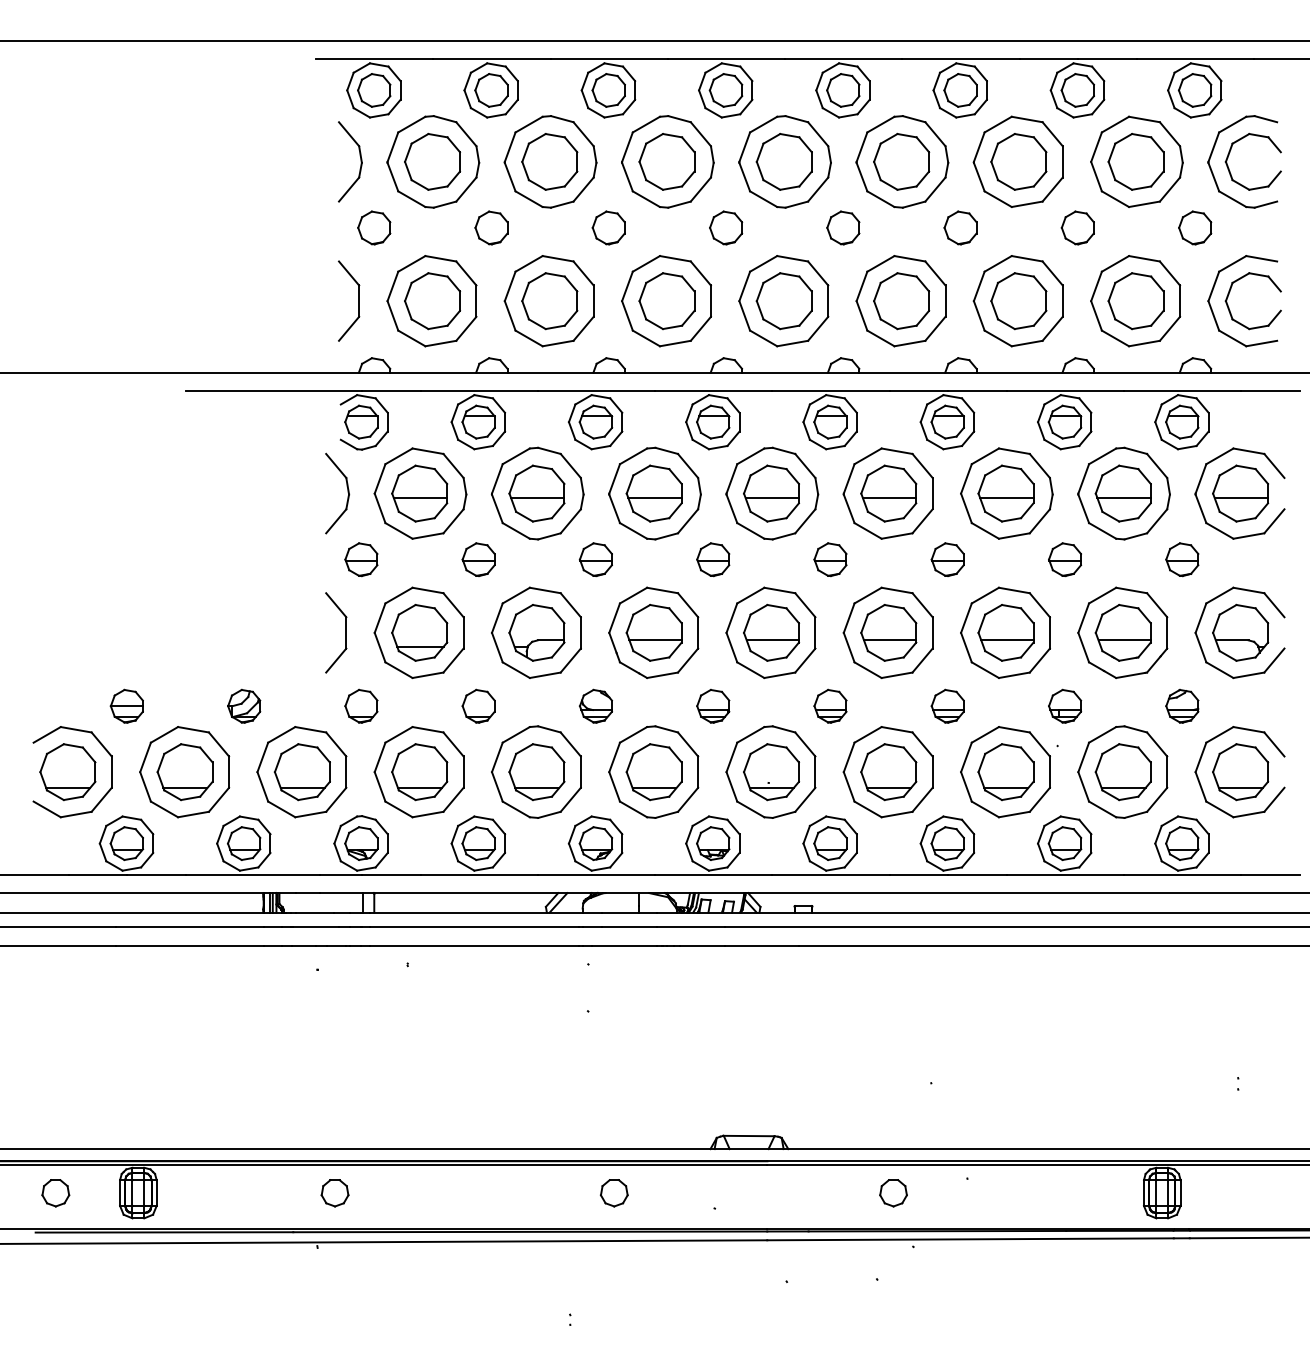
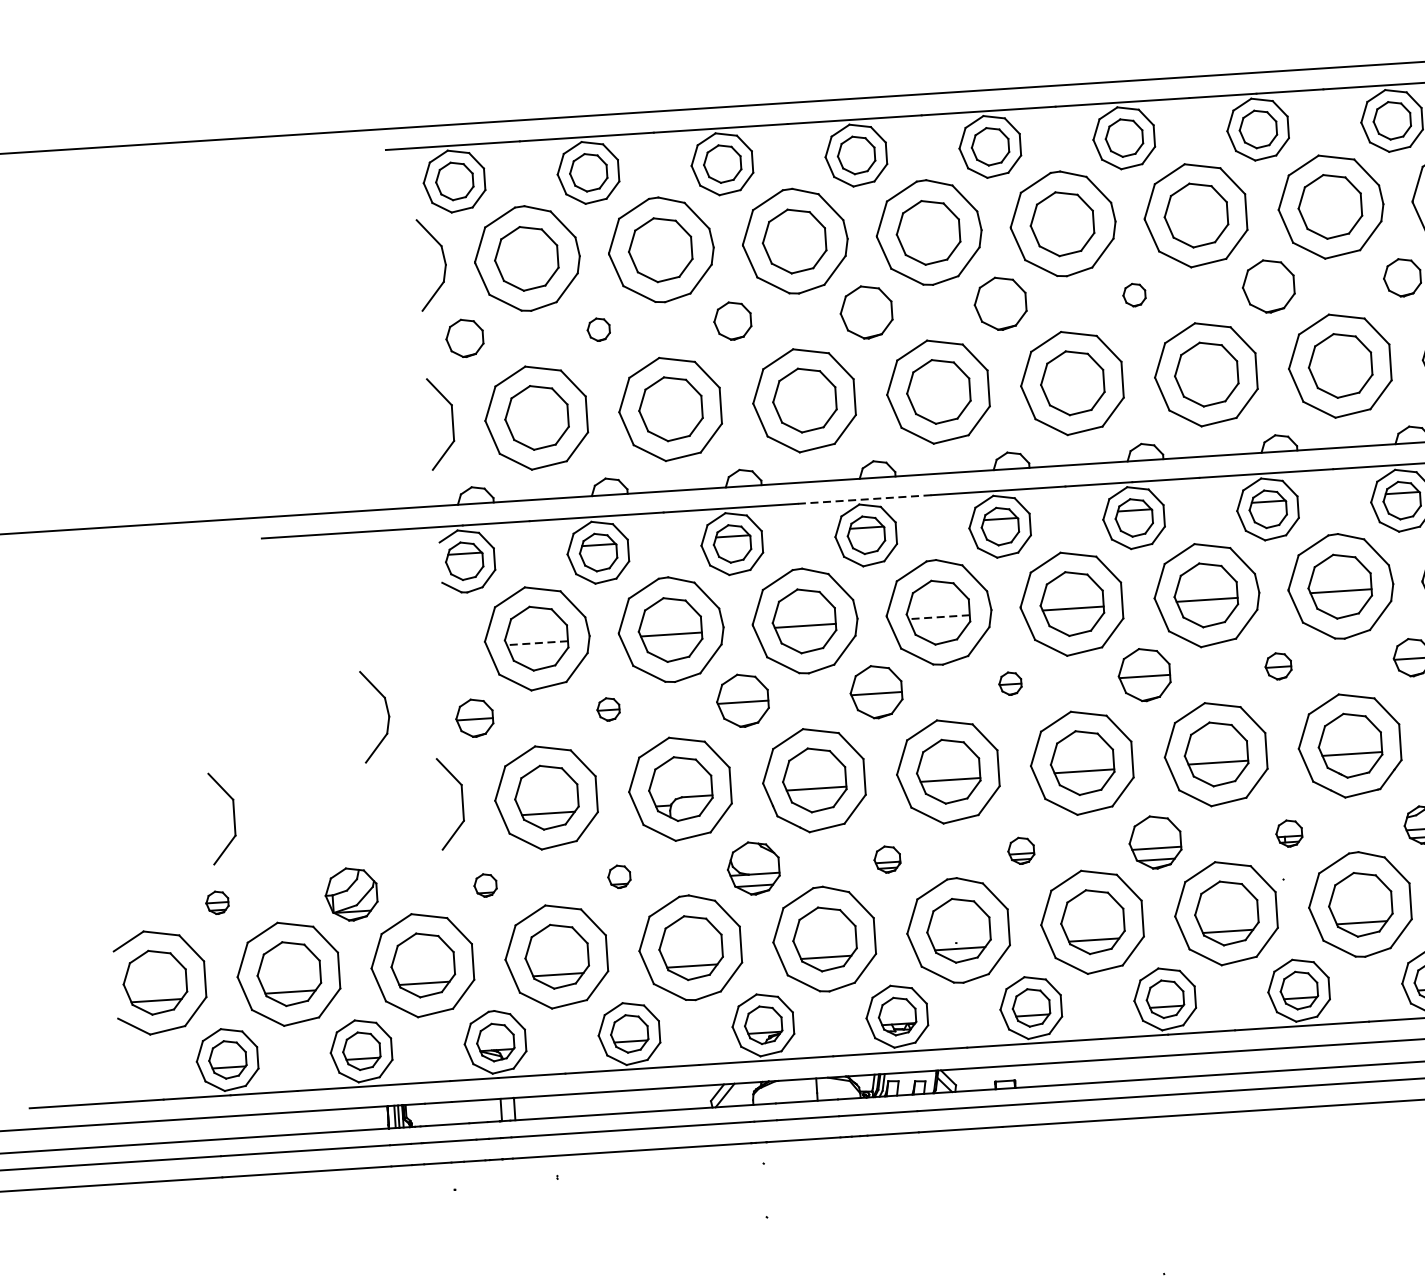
part: (491, 227) -> (598, 329), size x0.6
part: (726, 227) -> (867, 311), size x1.4
part: (843, 227) -> (1000, 303), size x1.4
part: (960, 227) -> (1134, 294), size x0.6
part: (1077, 227) -> (1267, 285), size x1.4
line: (713, 391) -> (864, 500), solid -> dashed
part: (347, 492) -> (387, 714), moved
line: (420, 497) -> (537, 642), solid -> dashed
line: (772, 497) -> (939, 616), solid -> dashed
part: (478, 559) -> (608, 709), size x0.6
part: (595, 559) -> (741, 700), size x1.4
part: (713, 559) -> (876, 691), size x1.4
part: (830, 559) -> (1010, 683), size x0.6
part: (947, 559) -> (1143, 674), size x1.4
part: (1065, 559) -> (1278, 665), size x0.7
part: (145, 632) -> (233, 817), added
part: (126, 705) -> (217, 902), size x0.6
part: (244, 705) -> (351, 893), size x1.4
part: (361, 705) -> (485, 884), size x0.6
part: (478, 705) -> (619, 876), size x0.6
part: (595, 705) -> (752, 867), size x1.4
part: (713, 705) -> (887, 858), size x0.7
part: (830, 705) -> (1021, 850), size x0.7
part: (947, 705) -> (1154, 841), size x1.4
part: (1065, 705) -> (1289, 832), size x0.7

